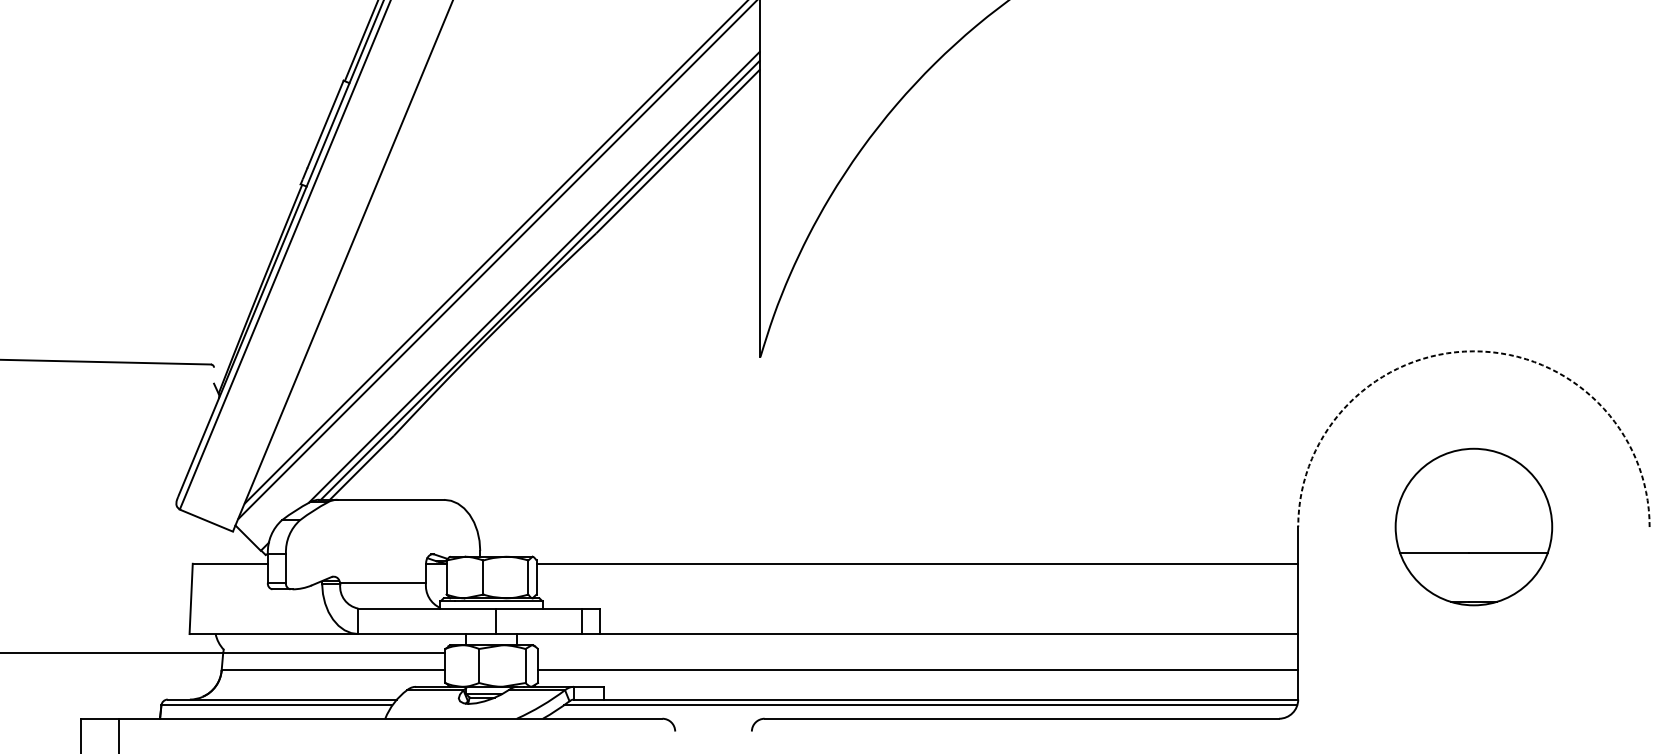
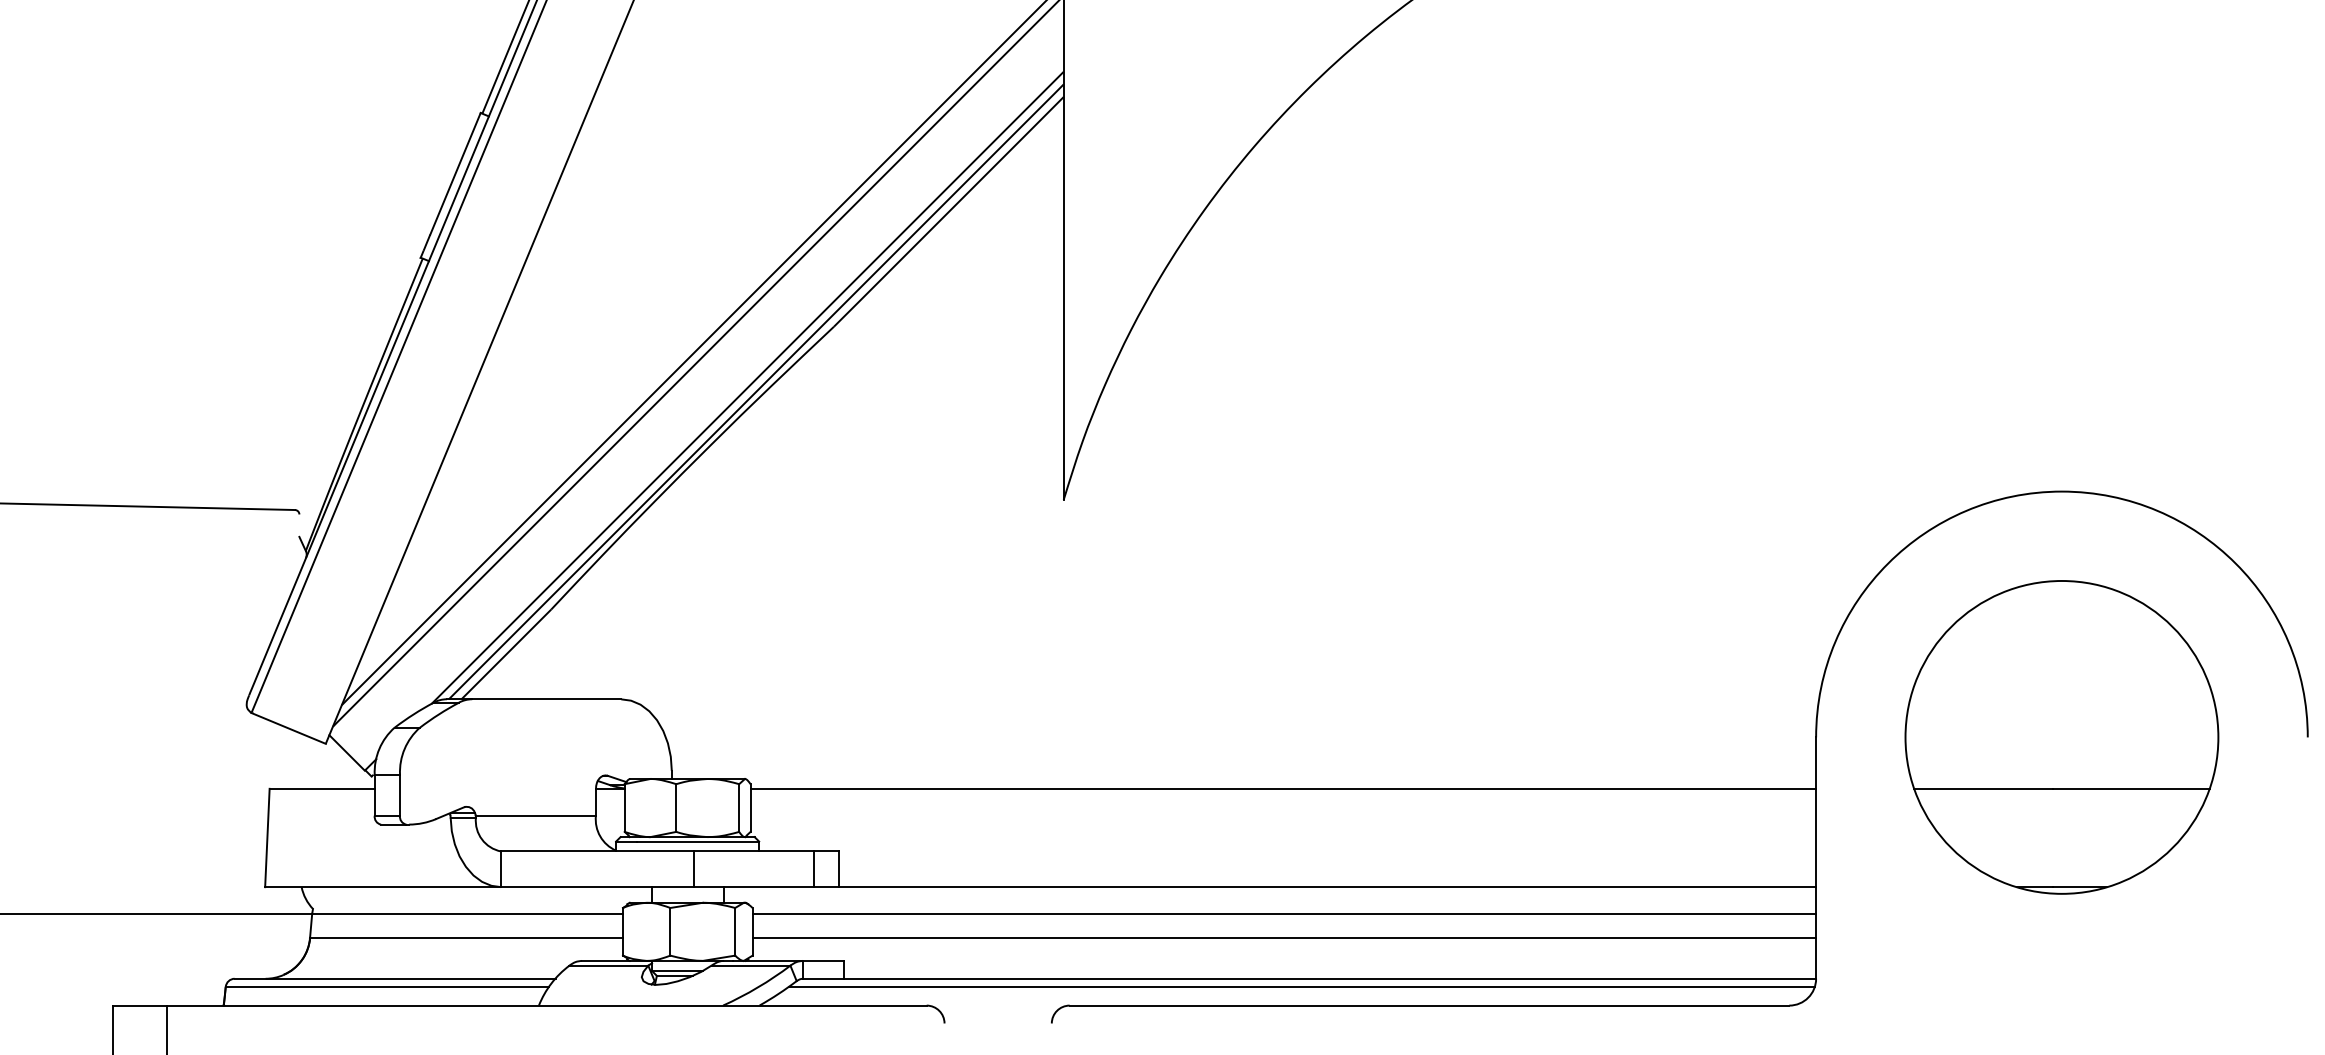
arc: (1473, 351) -> (2061, 491), dashed -> solid
part: (1473, 527) -> (2061, 737), size x1.43
line: (918, 652) -> (1284, 913), added

